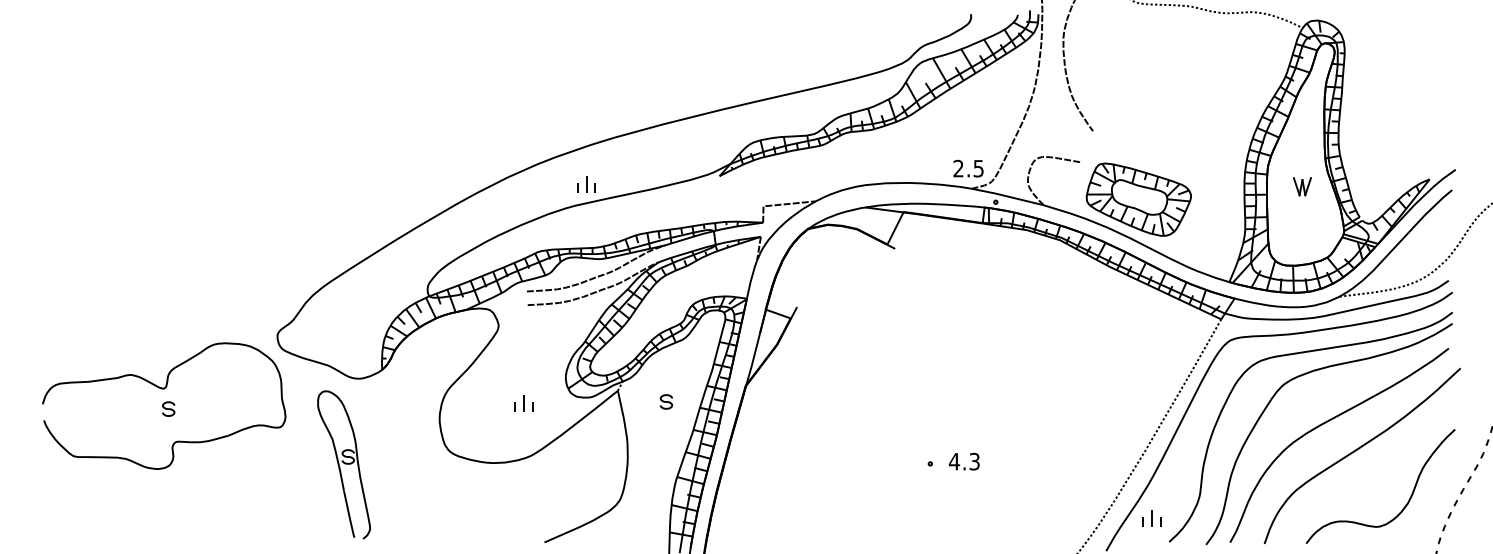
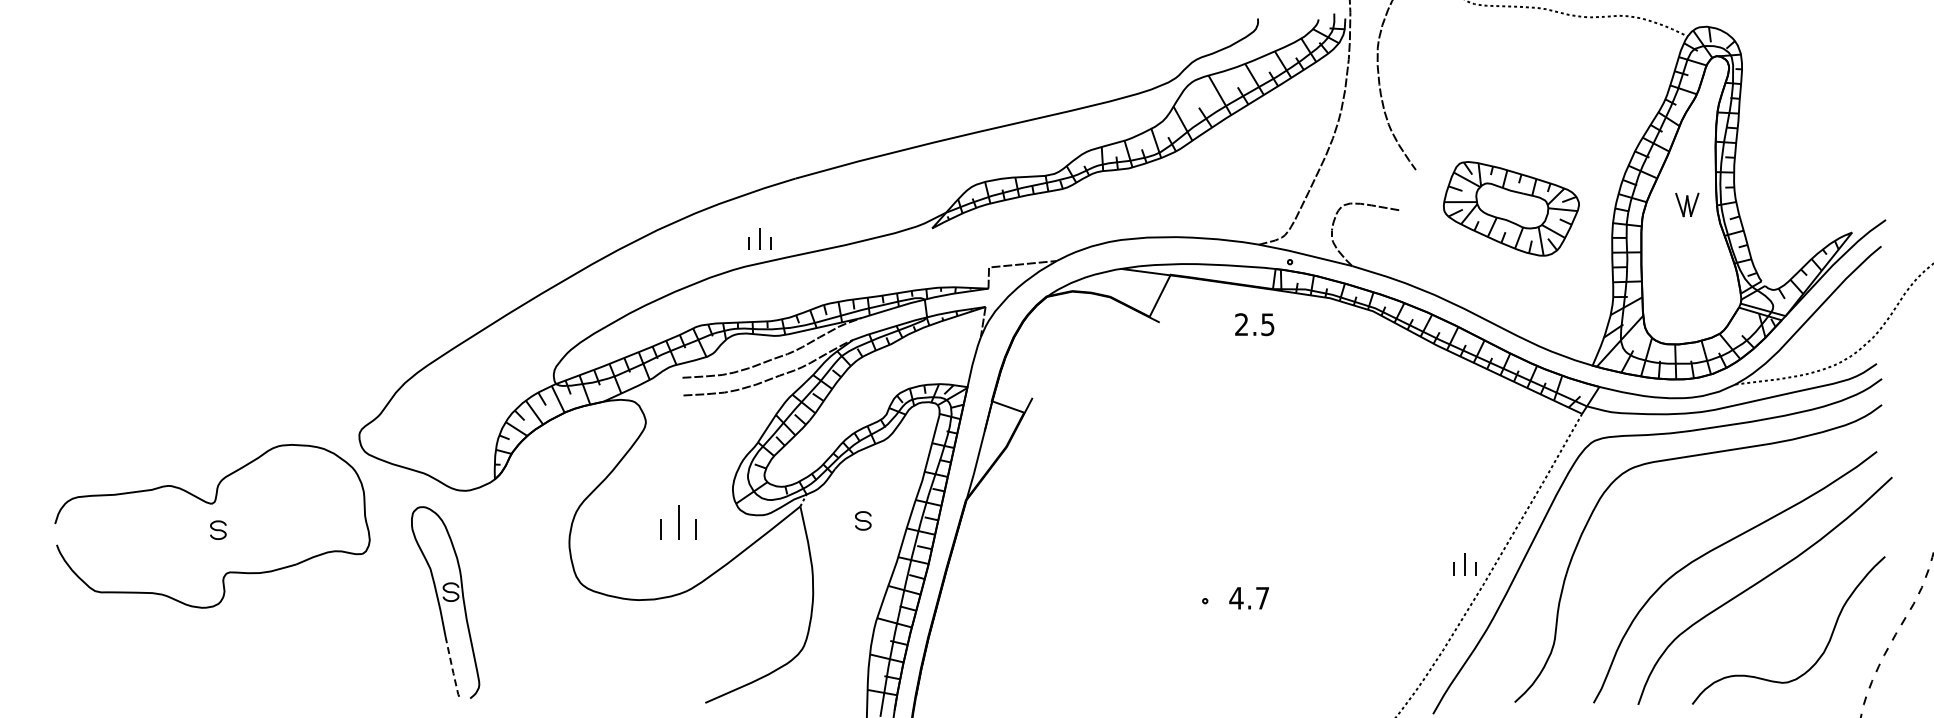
text: (968, 168) -> (1254, 324), moved
part: (1302, 186) -> (1687, 204), moved
part: (1138, 199) -> (1511, 208), moved
curve: (1304, 375) -> (1689, 486), removed
part: (523, 403) -> (678, 522), size x1.6
text: (974, 461) -> (1262, 597), 4.3 -> 4.7
line: (349, 515) -> (452, 667), solid -> dashed
part: (1151, 518) -> (1464, 564), moved

